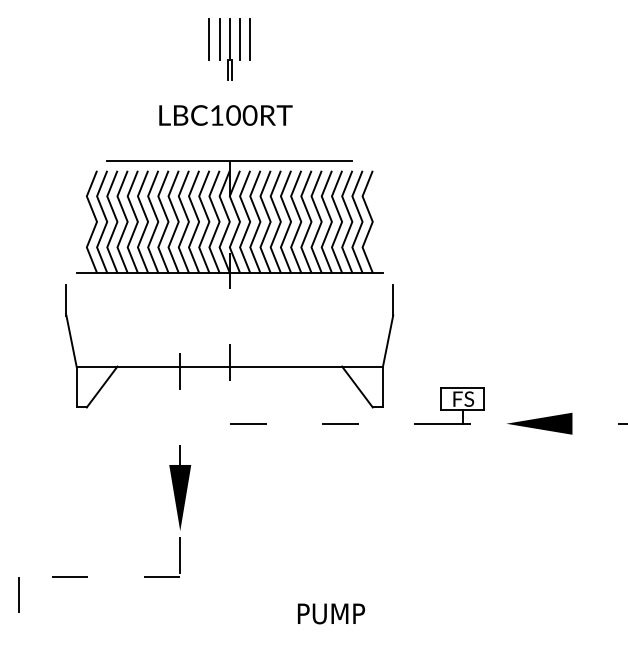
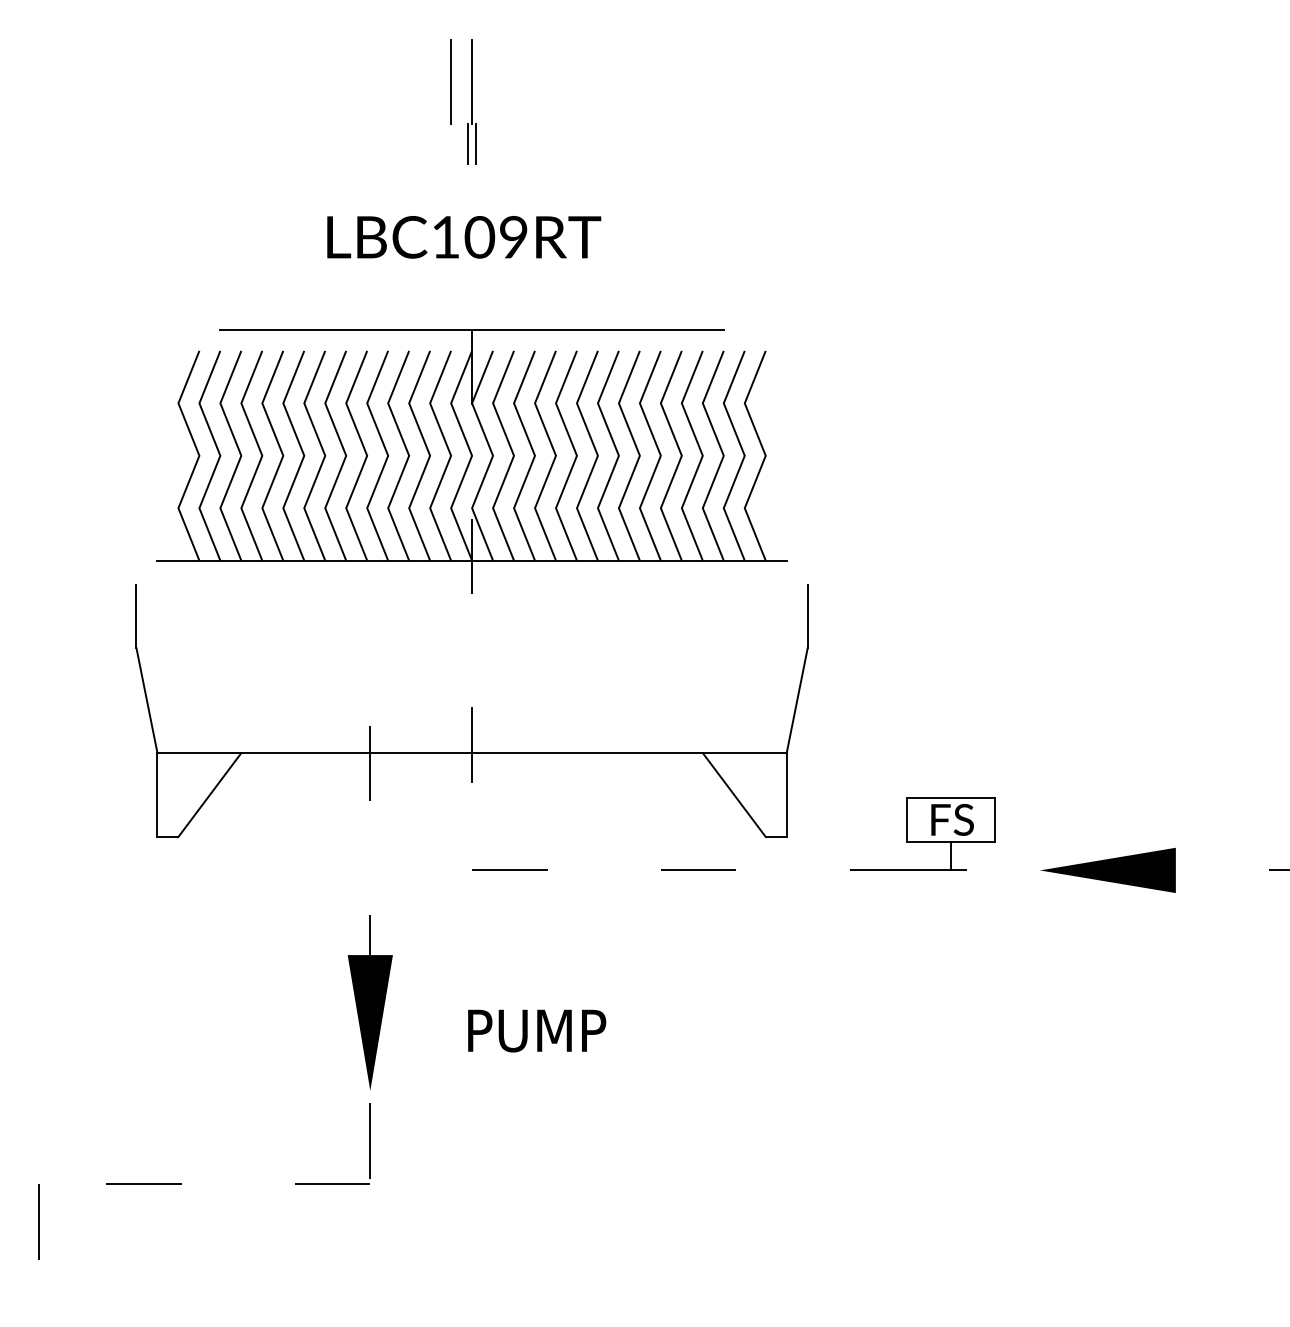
line: (209, 39) -> (430, 81), removed
line: (240, 39) -> (494, 81), removed
line: (250, 39) -> (514, 81), removed
text: (249, 115) -> (512, 237), LBC100RT -> LBC109RT
text: (331, 613) -> (537, 1030), moved

